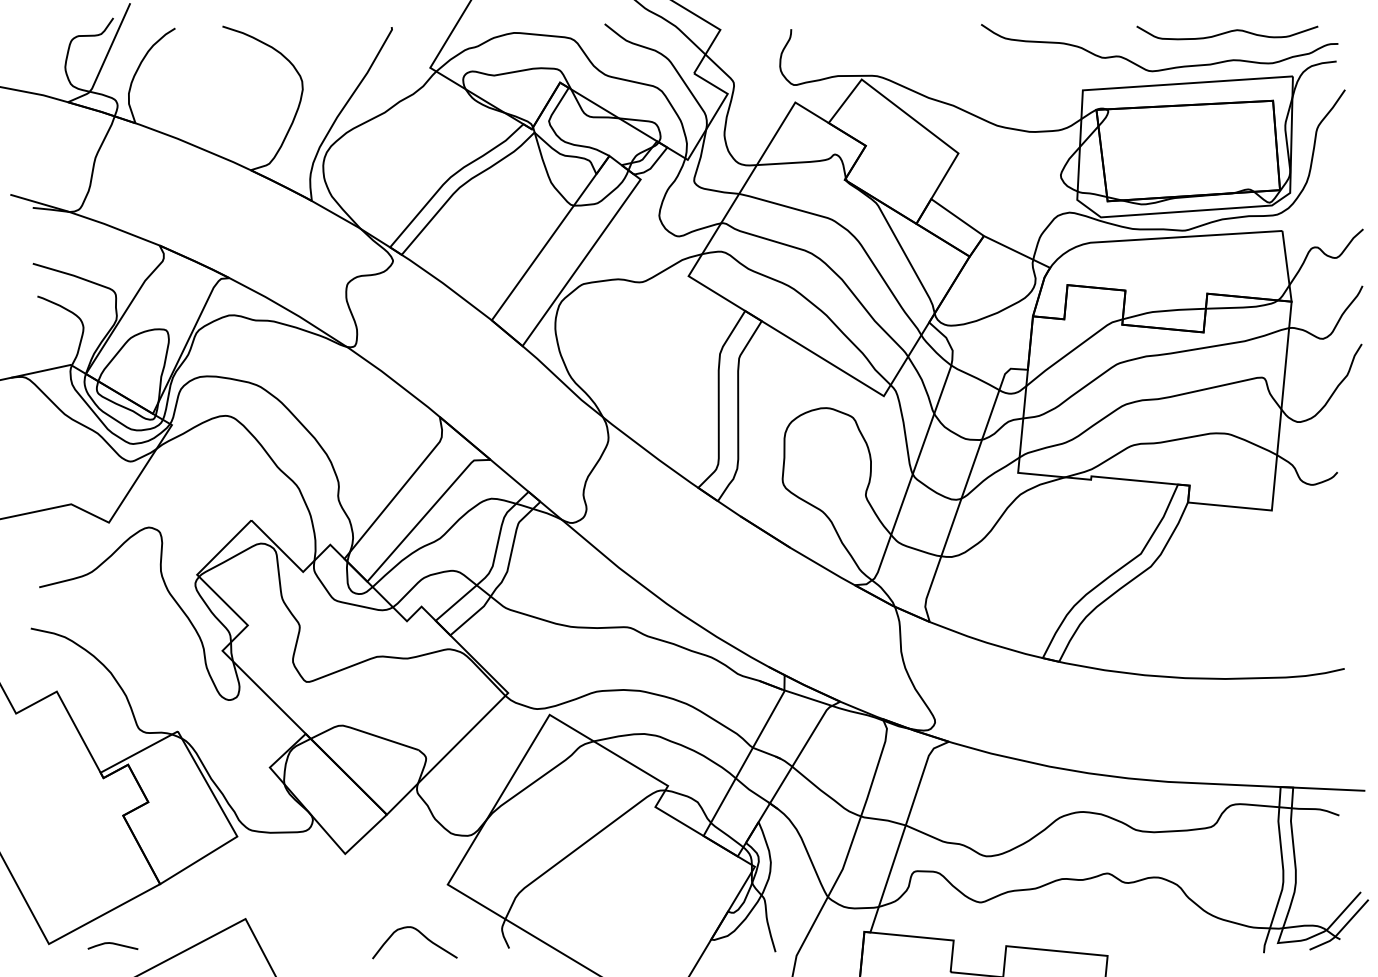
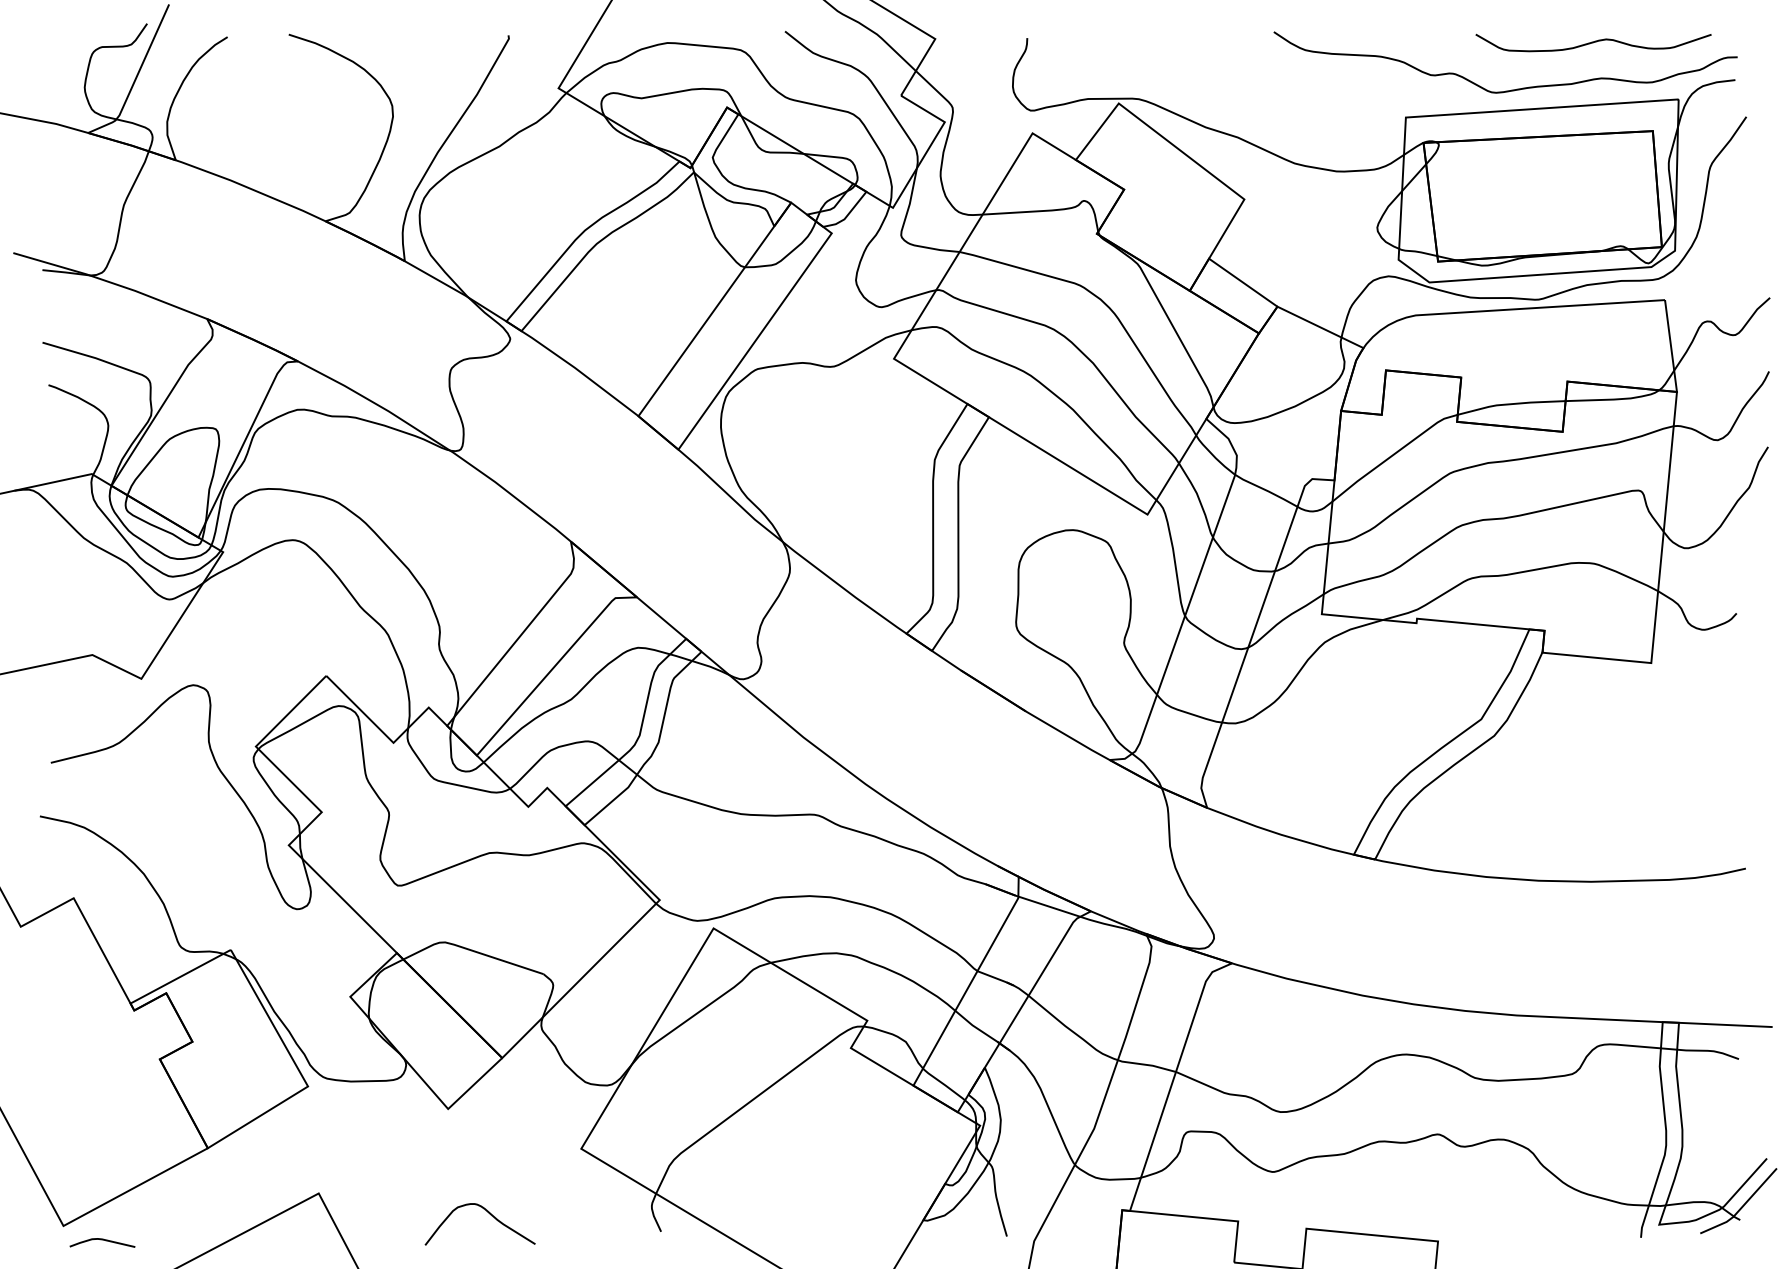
curve: (419, 933) -> (486, 1212), moved
curve: (112, 944) -> (101, 1240), moved

